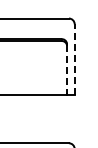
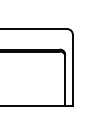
line: (74, 59) -> (72, 70), dashed -> solid
line: (67, 70) -> (65, 81), dashed -> solid

